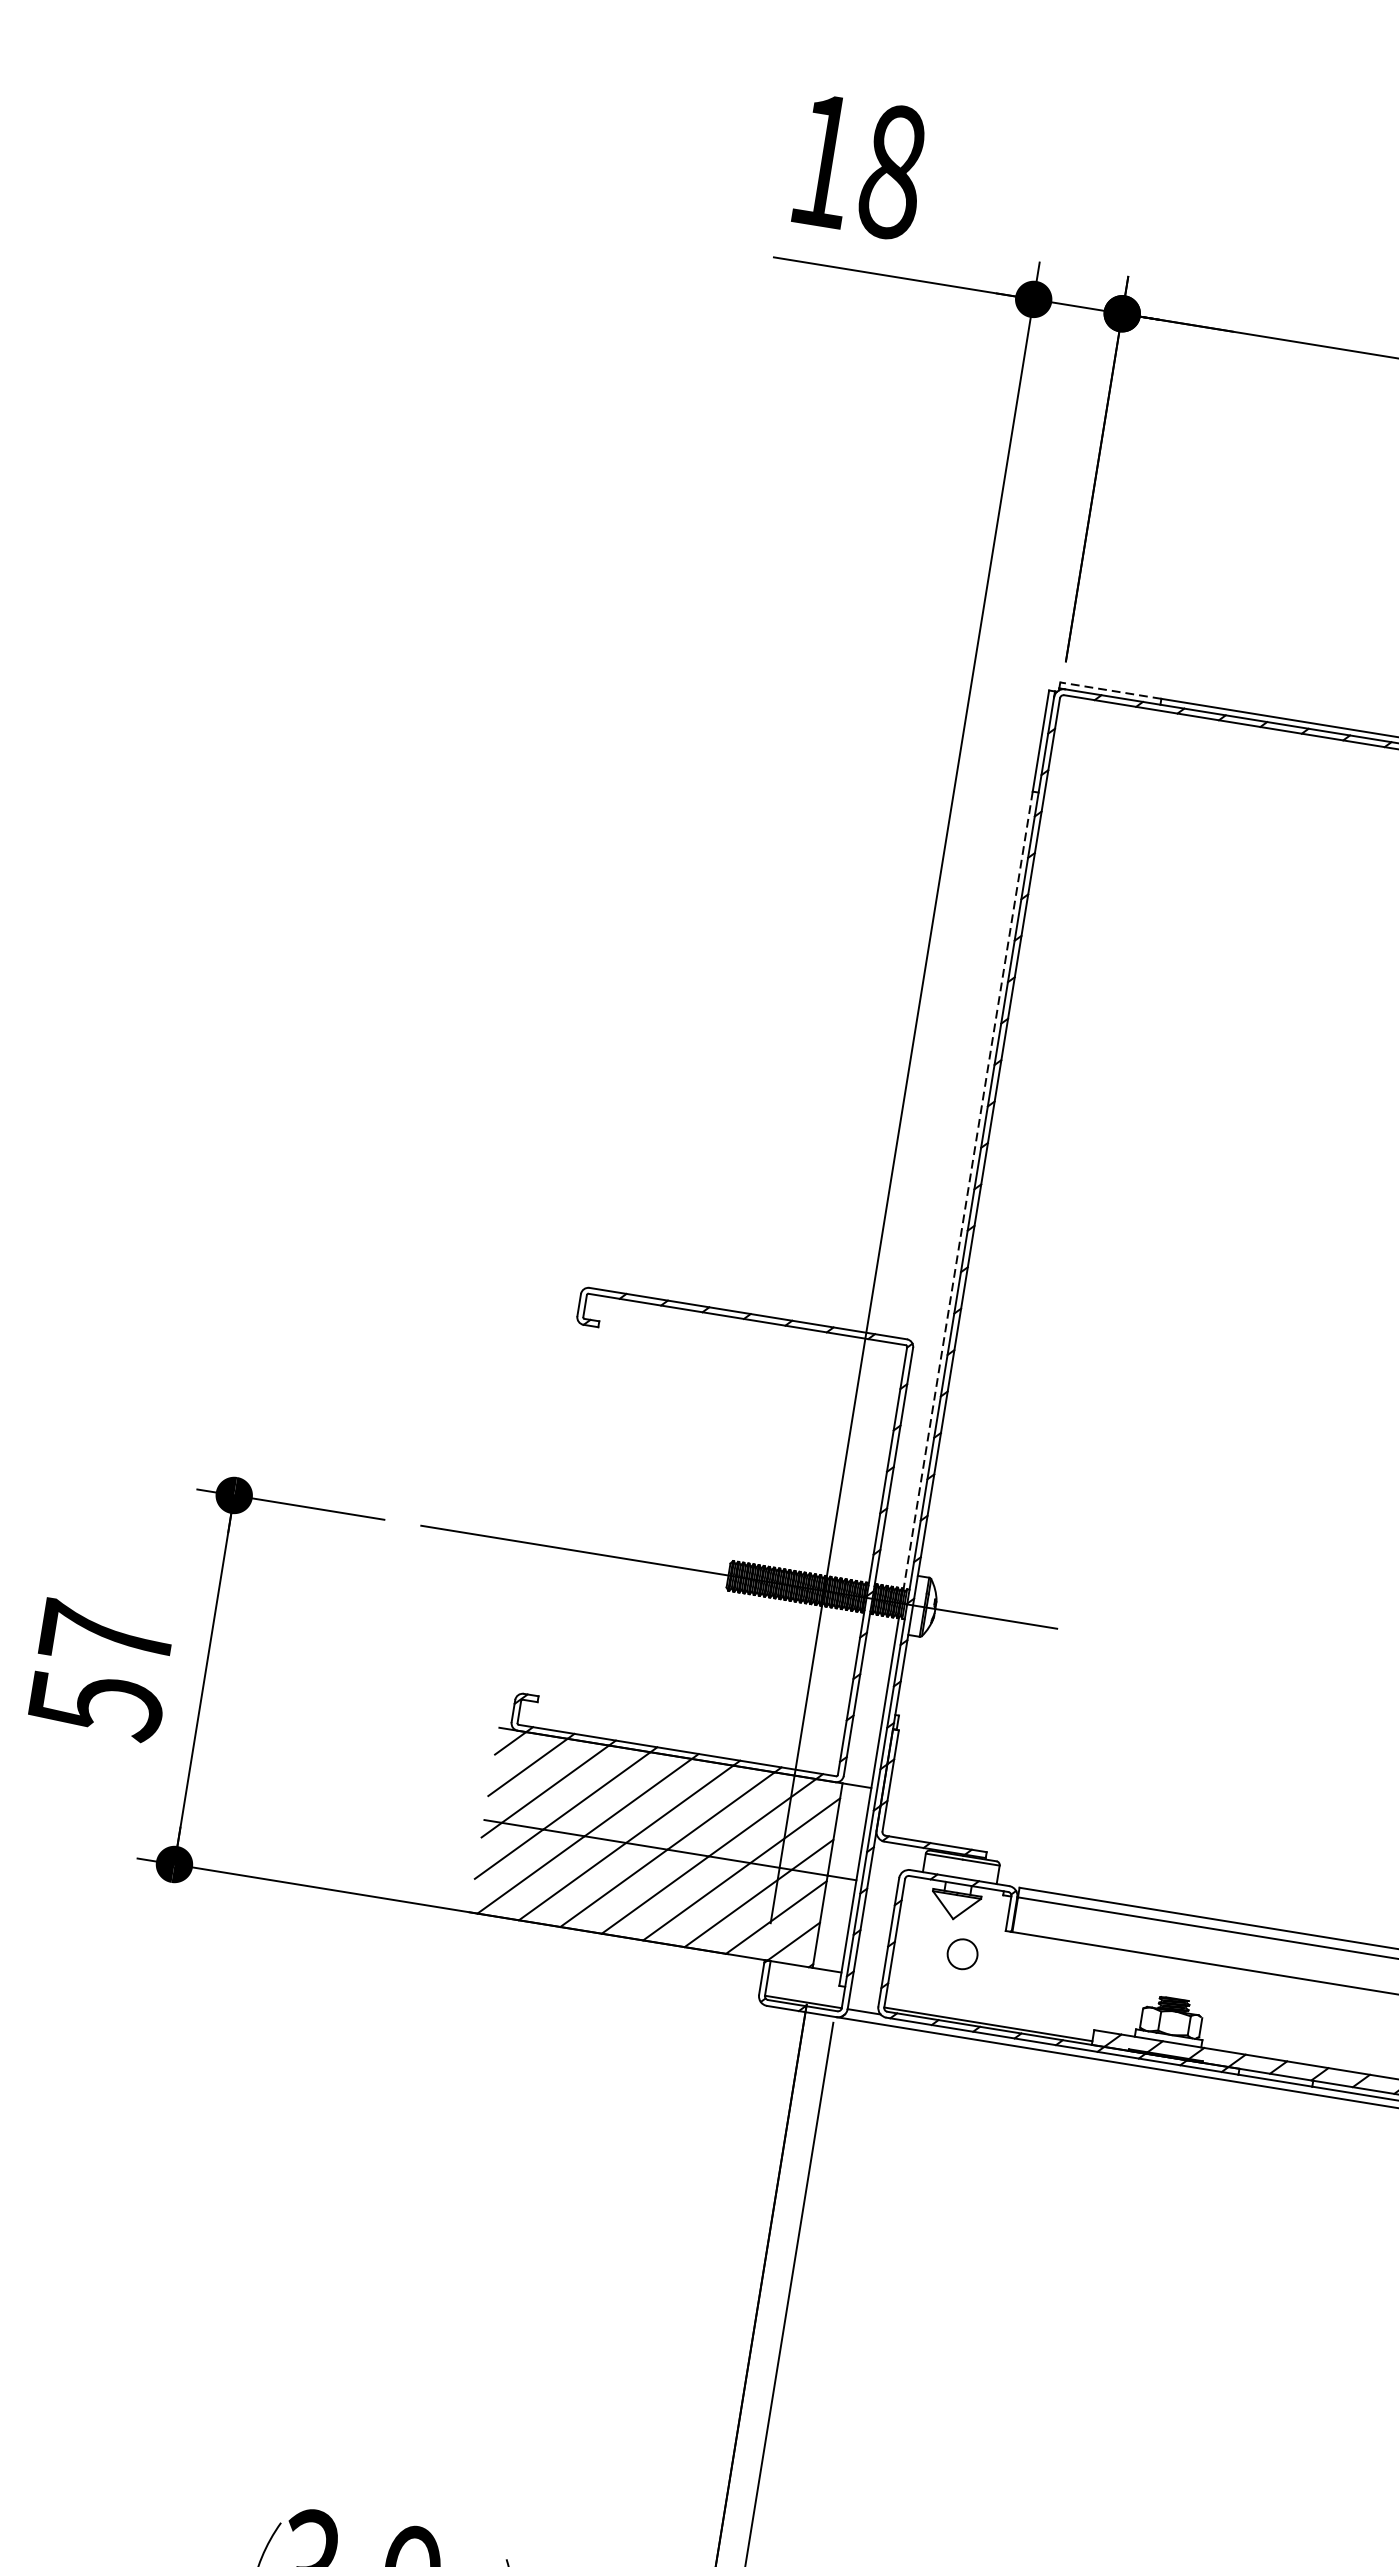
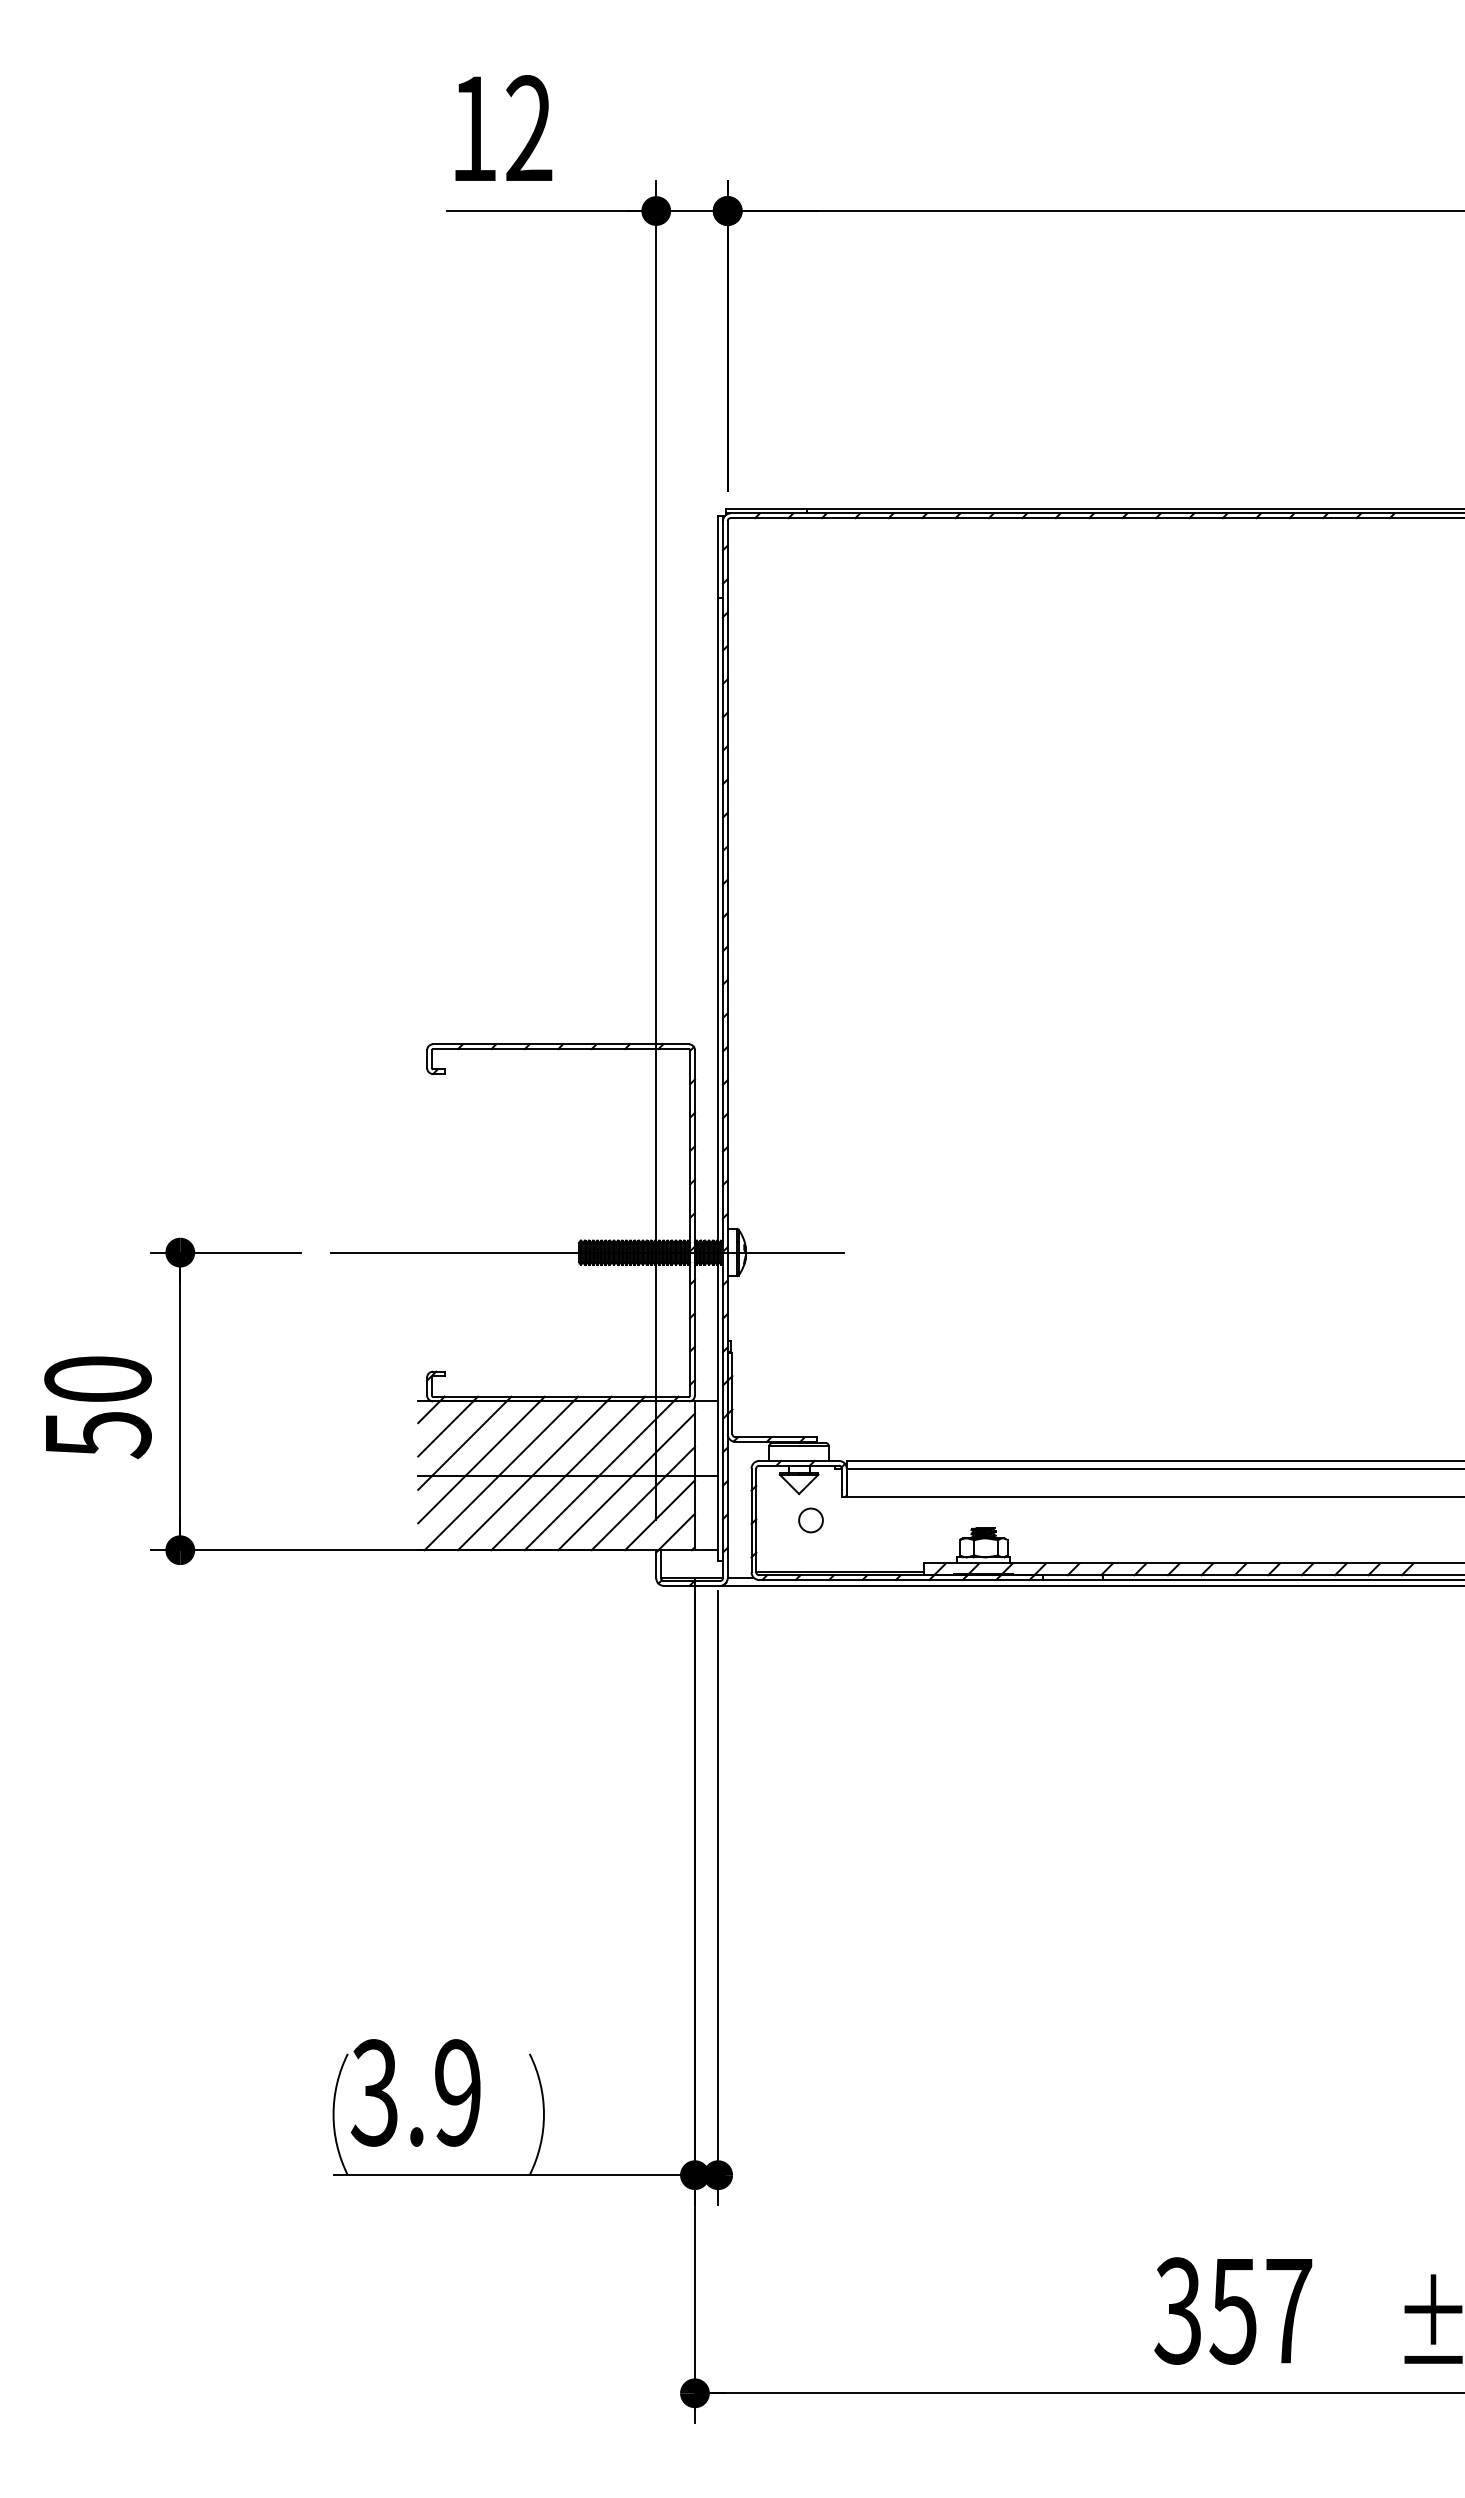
text: (893, 171) -> (529, 128), 18 -> 12
line: (1110, 690) -> (766, 508), dashed -> solid
line: (968, 1190) -> (718, 919), dashed -> solid
text: (106, 1634) -> (97, 1378), 57 -> 50

